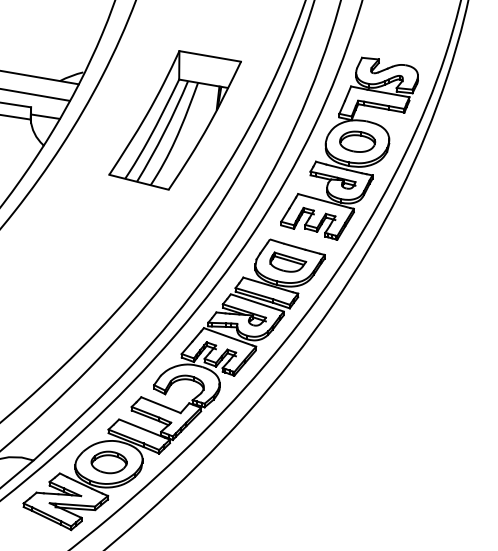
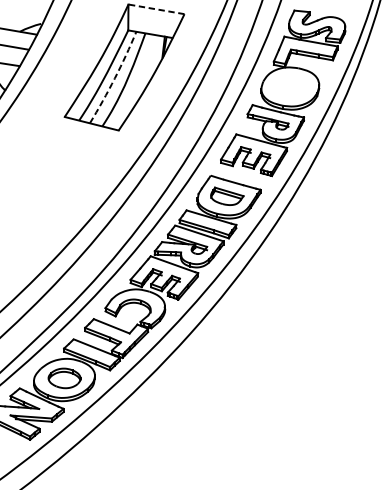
line: (209, 56) -> (155, 9), solid -> dashed
arc: (164, 132) -> (114, 78), solid -> dashed
part: (357, 141) -> (290, 86), removed

